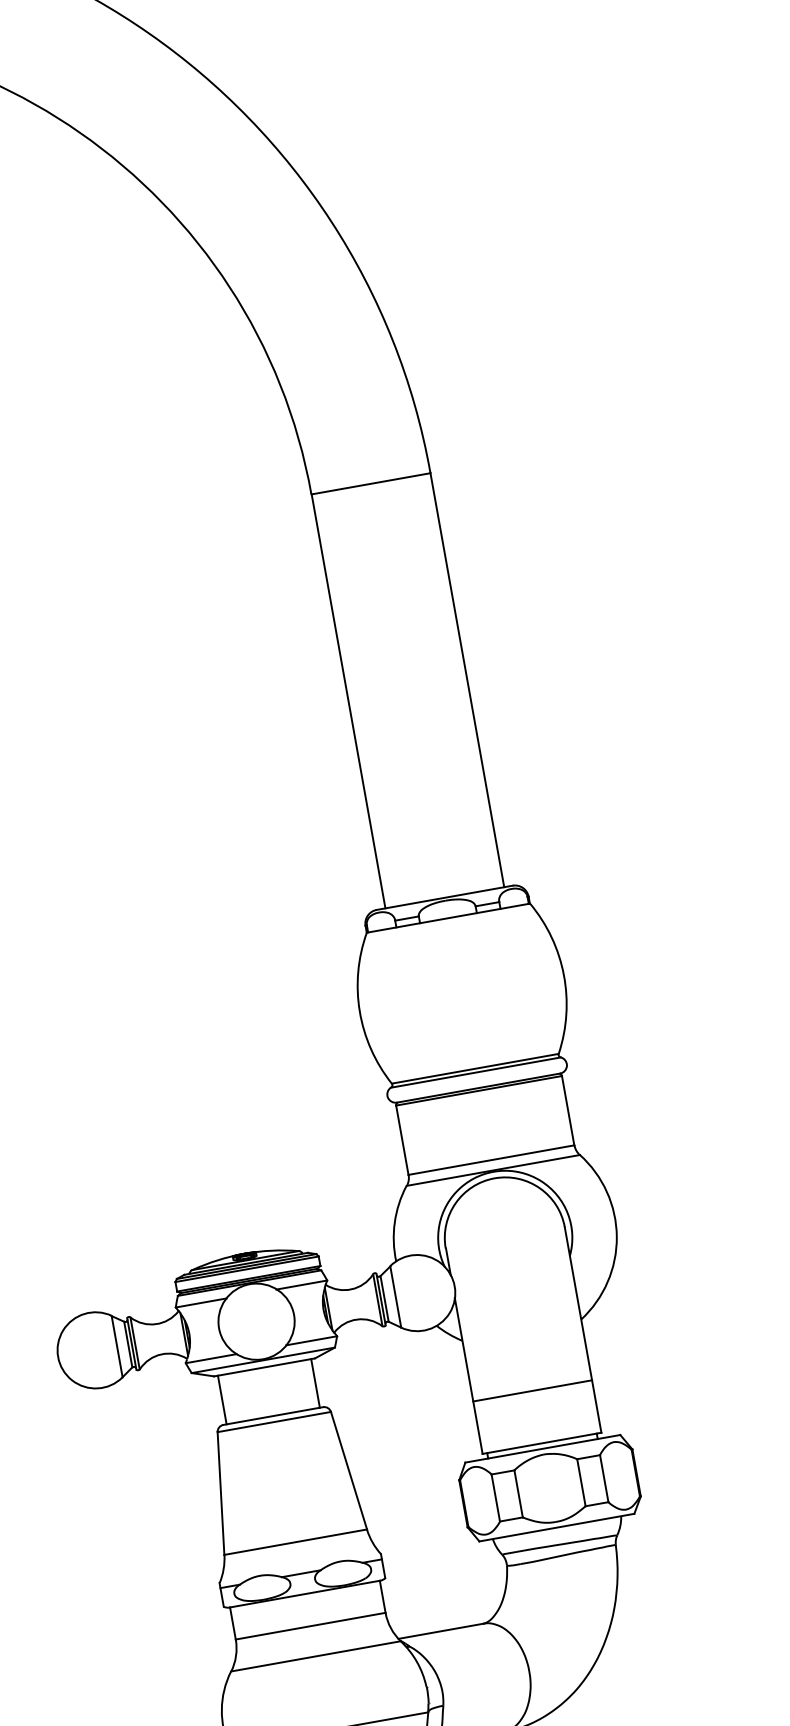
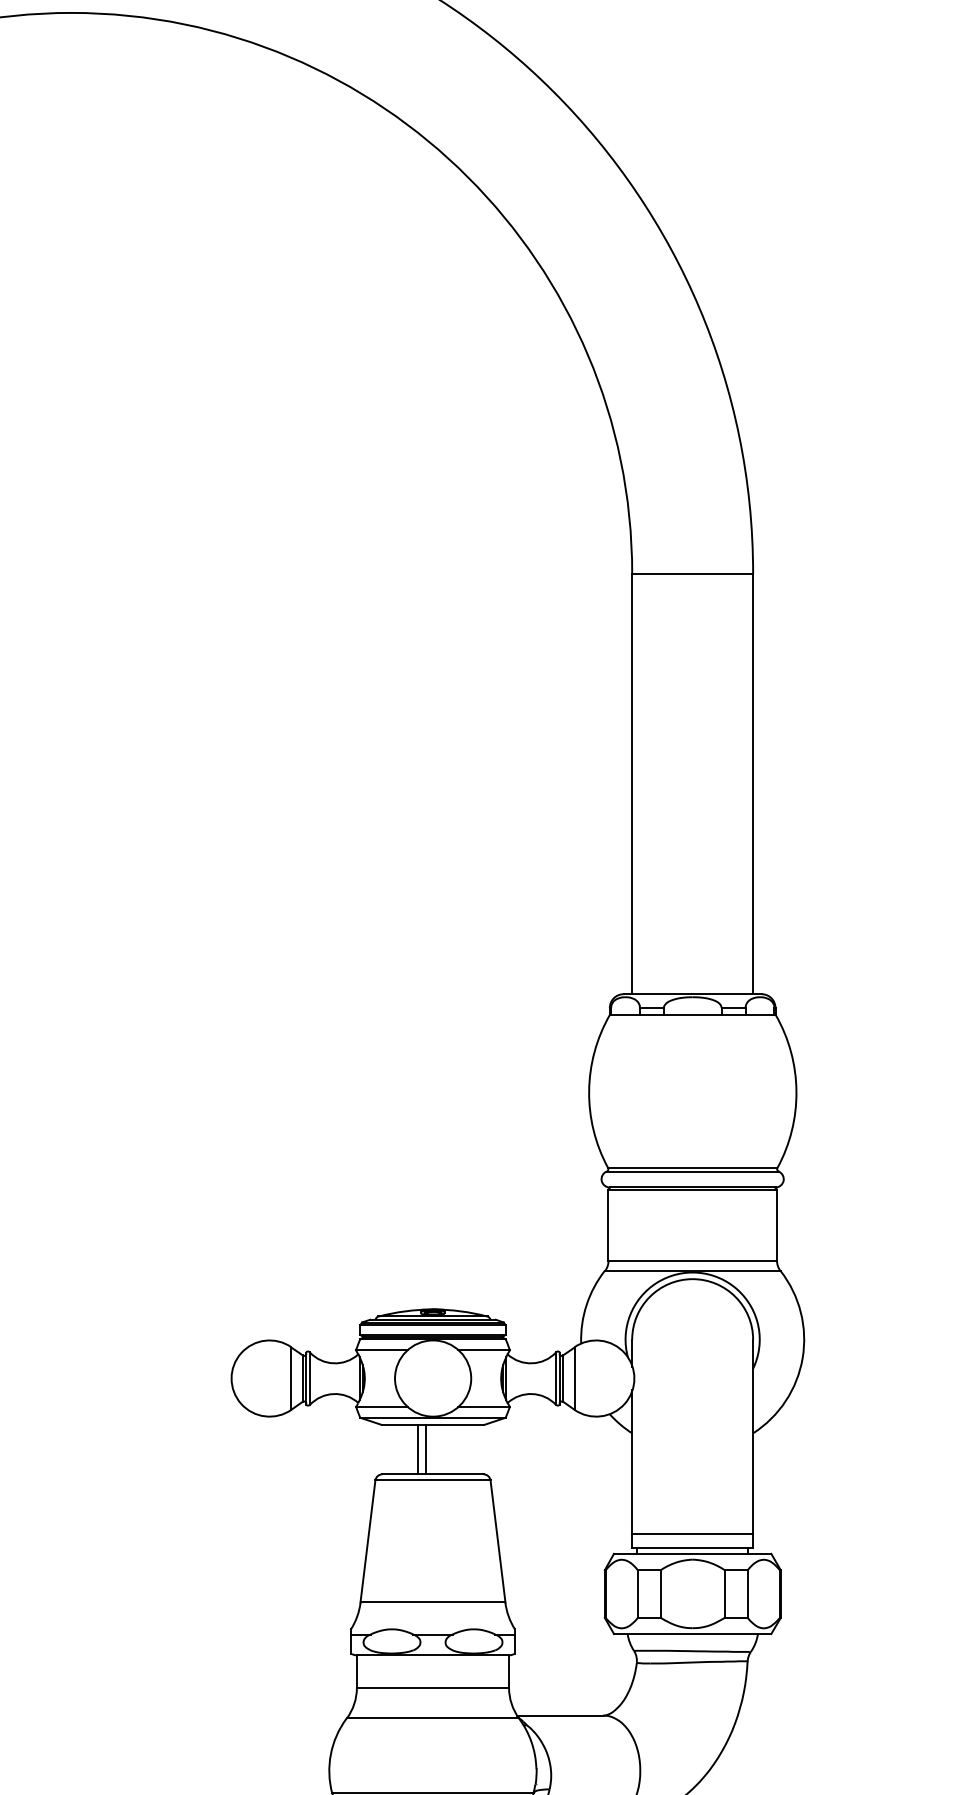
line: (315, 1383) -> (426, 1449), moved
line: (532, 1391) -> (692, 1534), moved
line: (222, 1399) -> (417, 1449), moved

